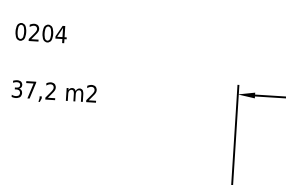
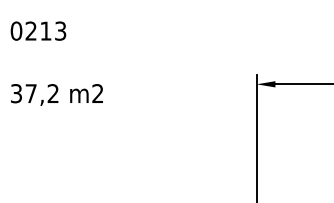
text: (54, 33) -> (53, 30), 0204 -> 0213

